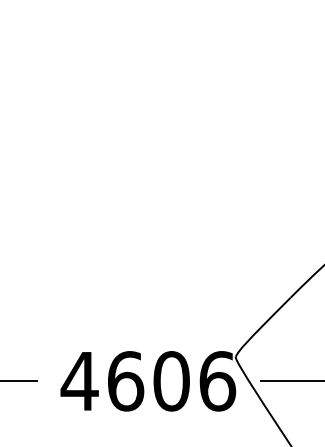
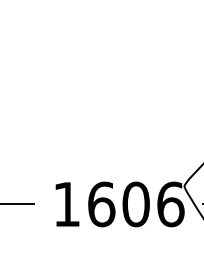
text: (79, 381) -> (66, 204), 4606 -> 1606

